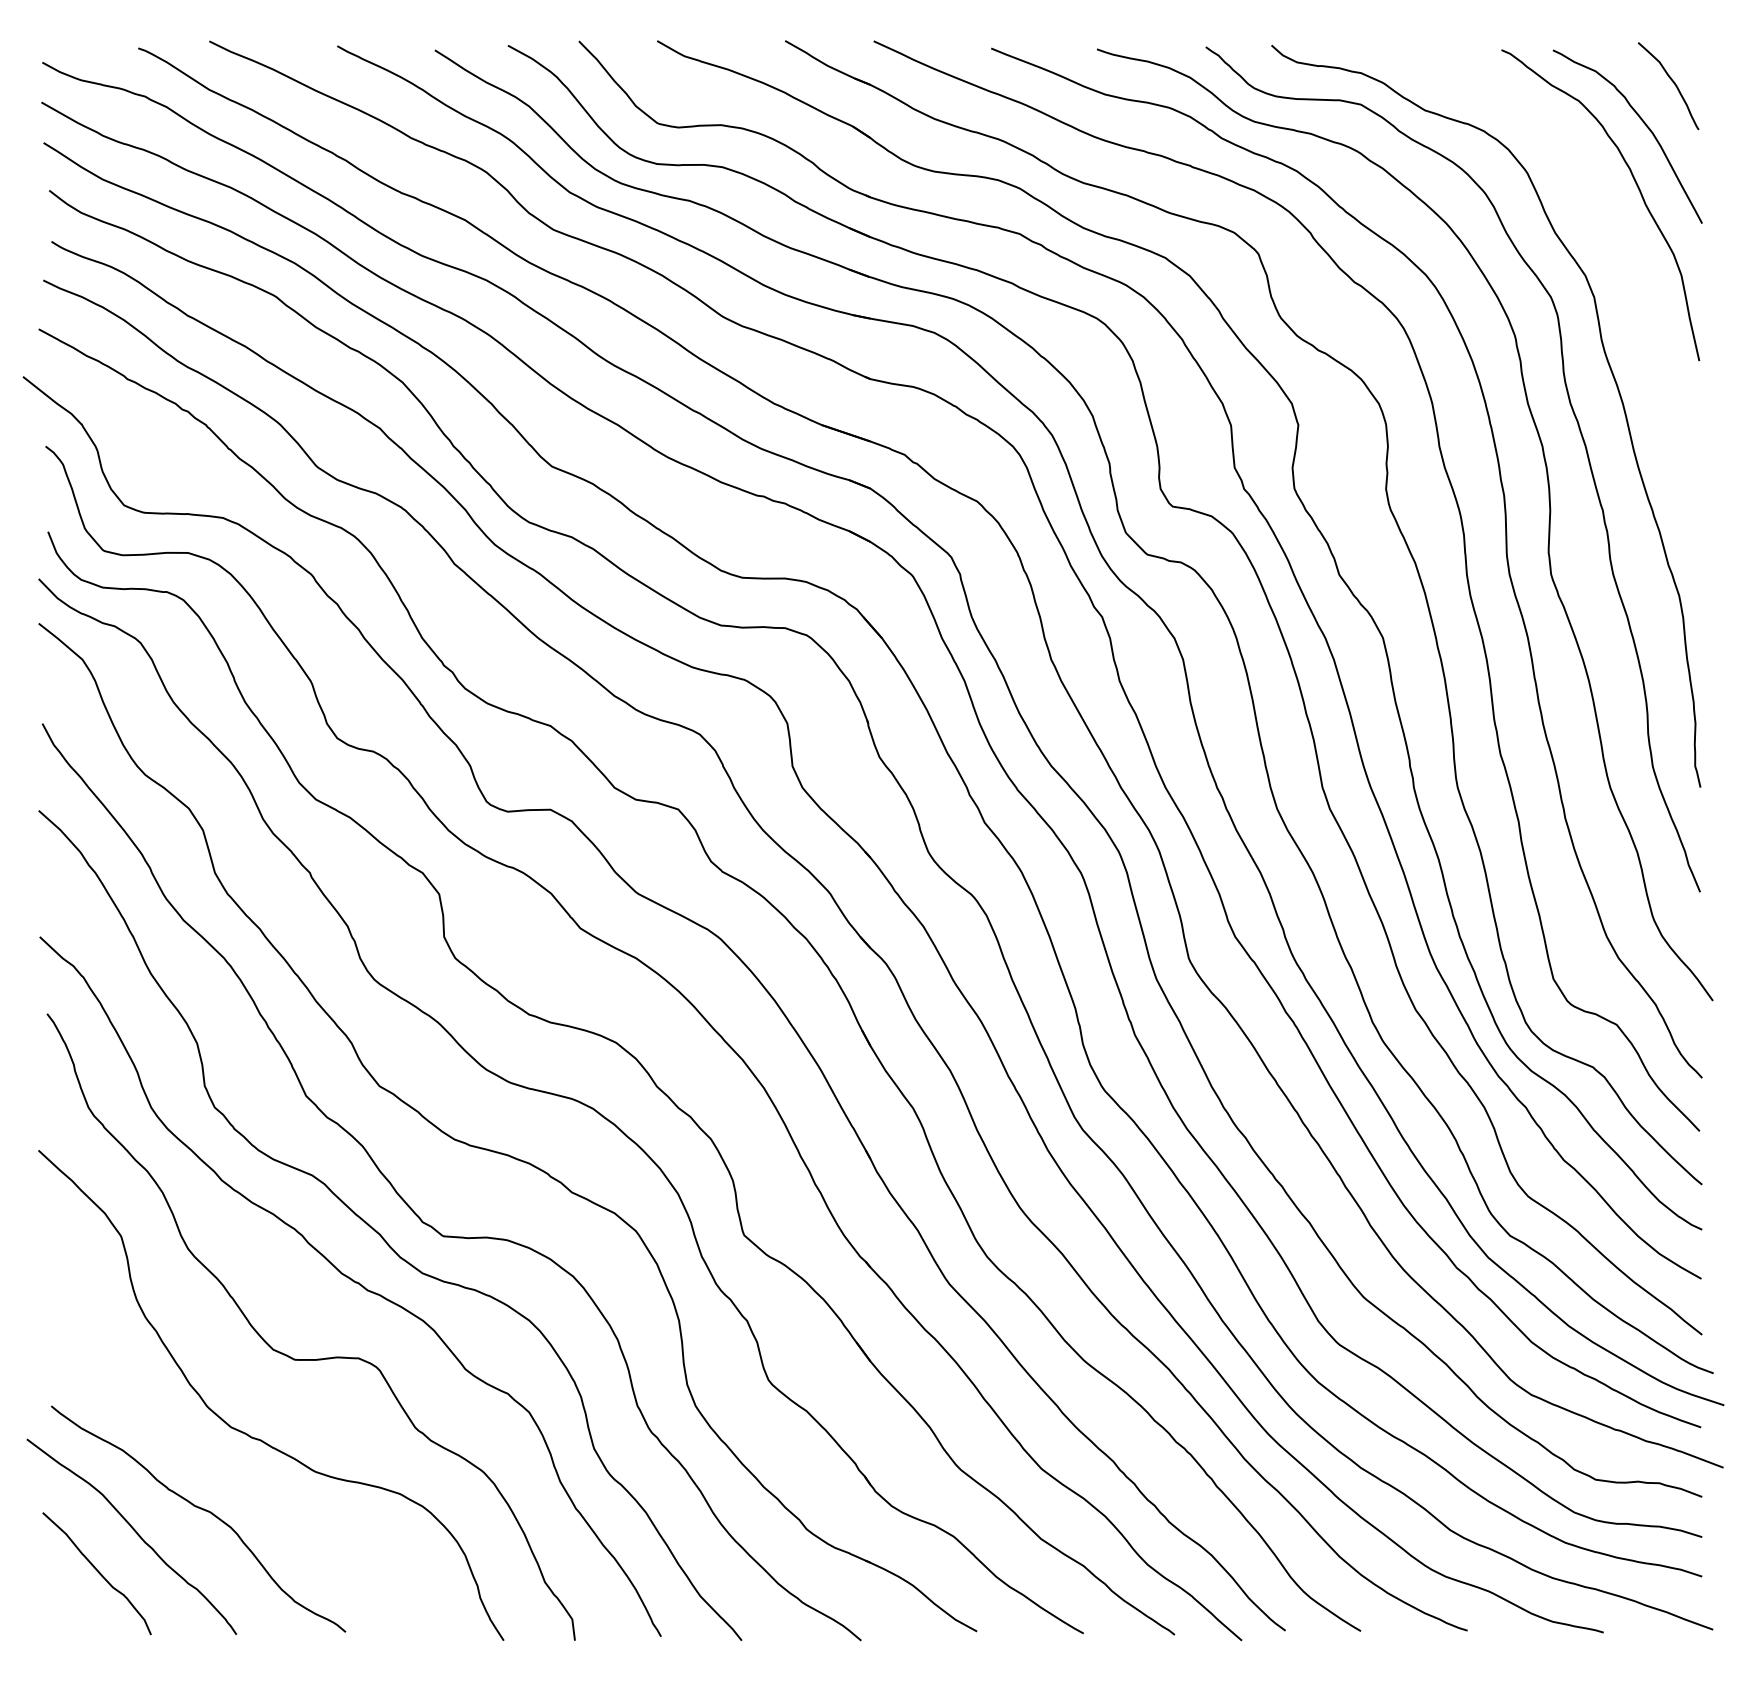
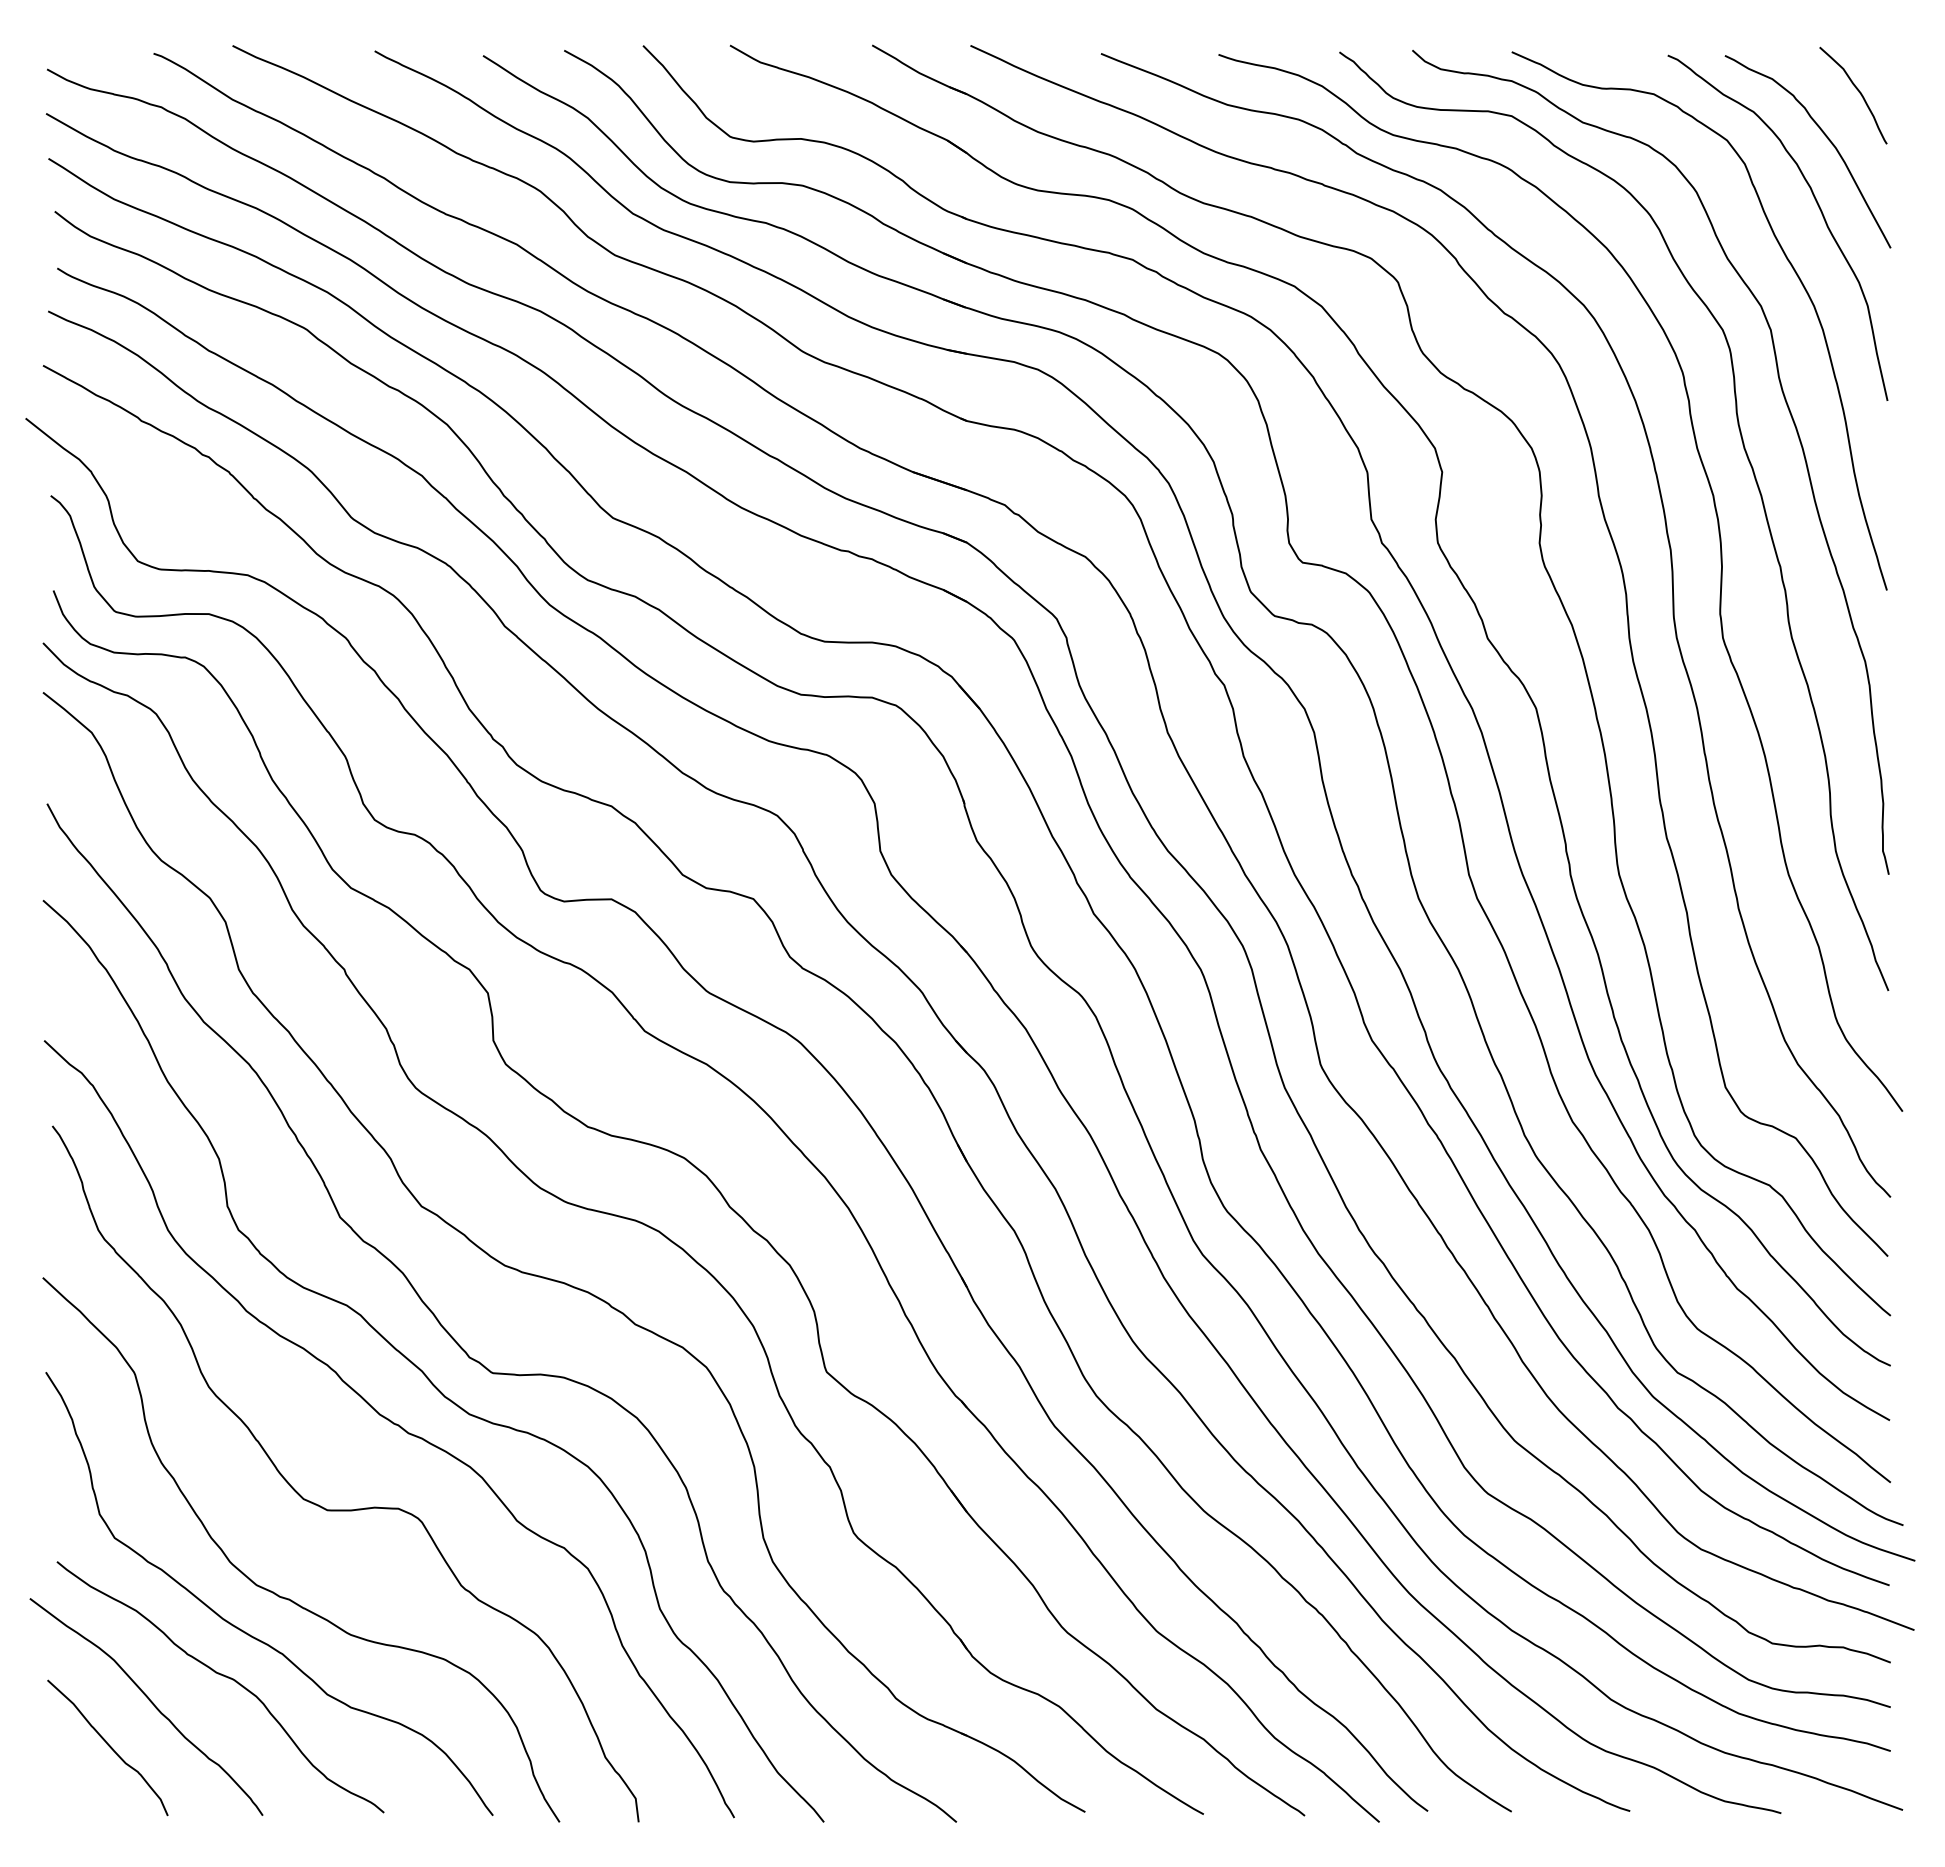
curve: (1612, 240) -> (1791, 267), added
curve: (222, 1469) -> (247, 1632), added

